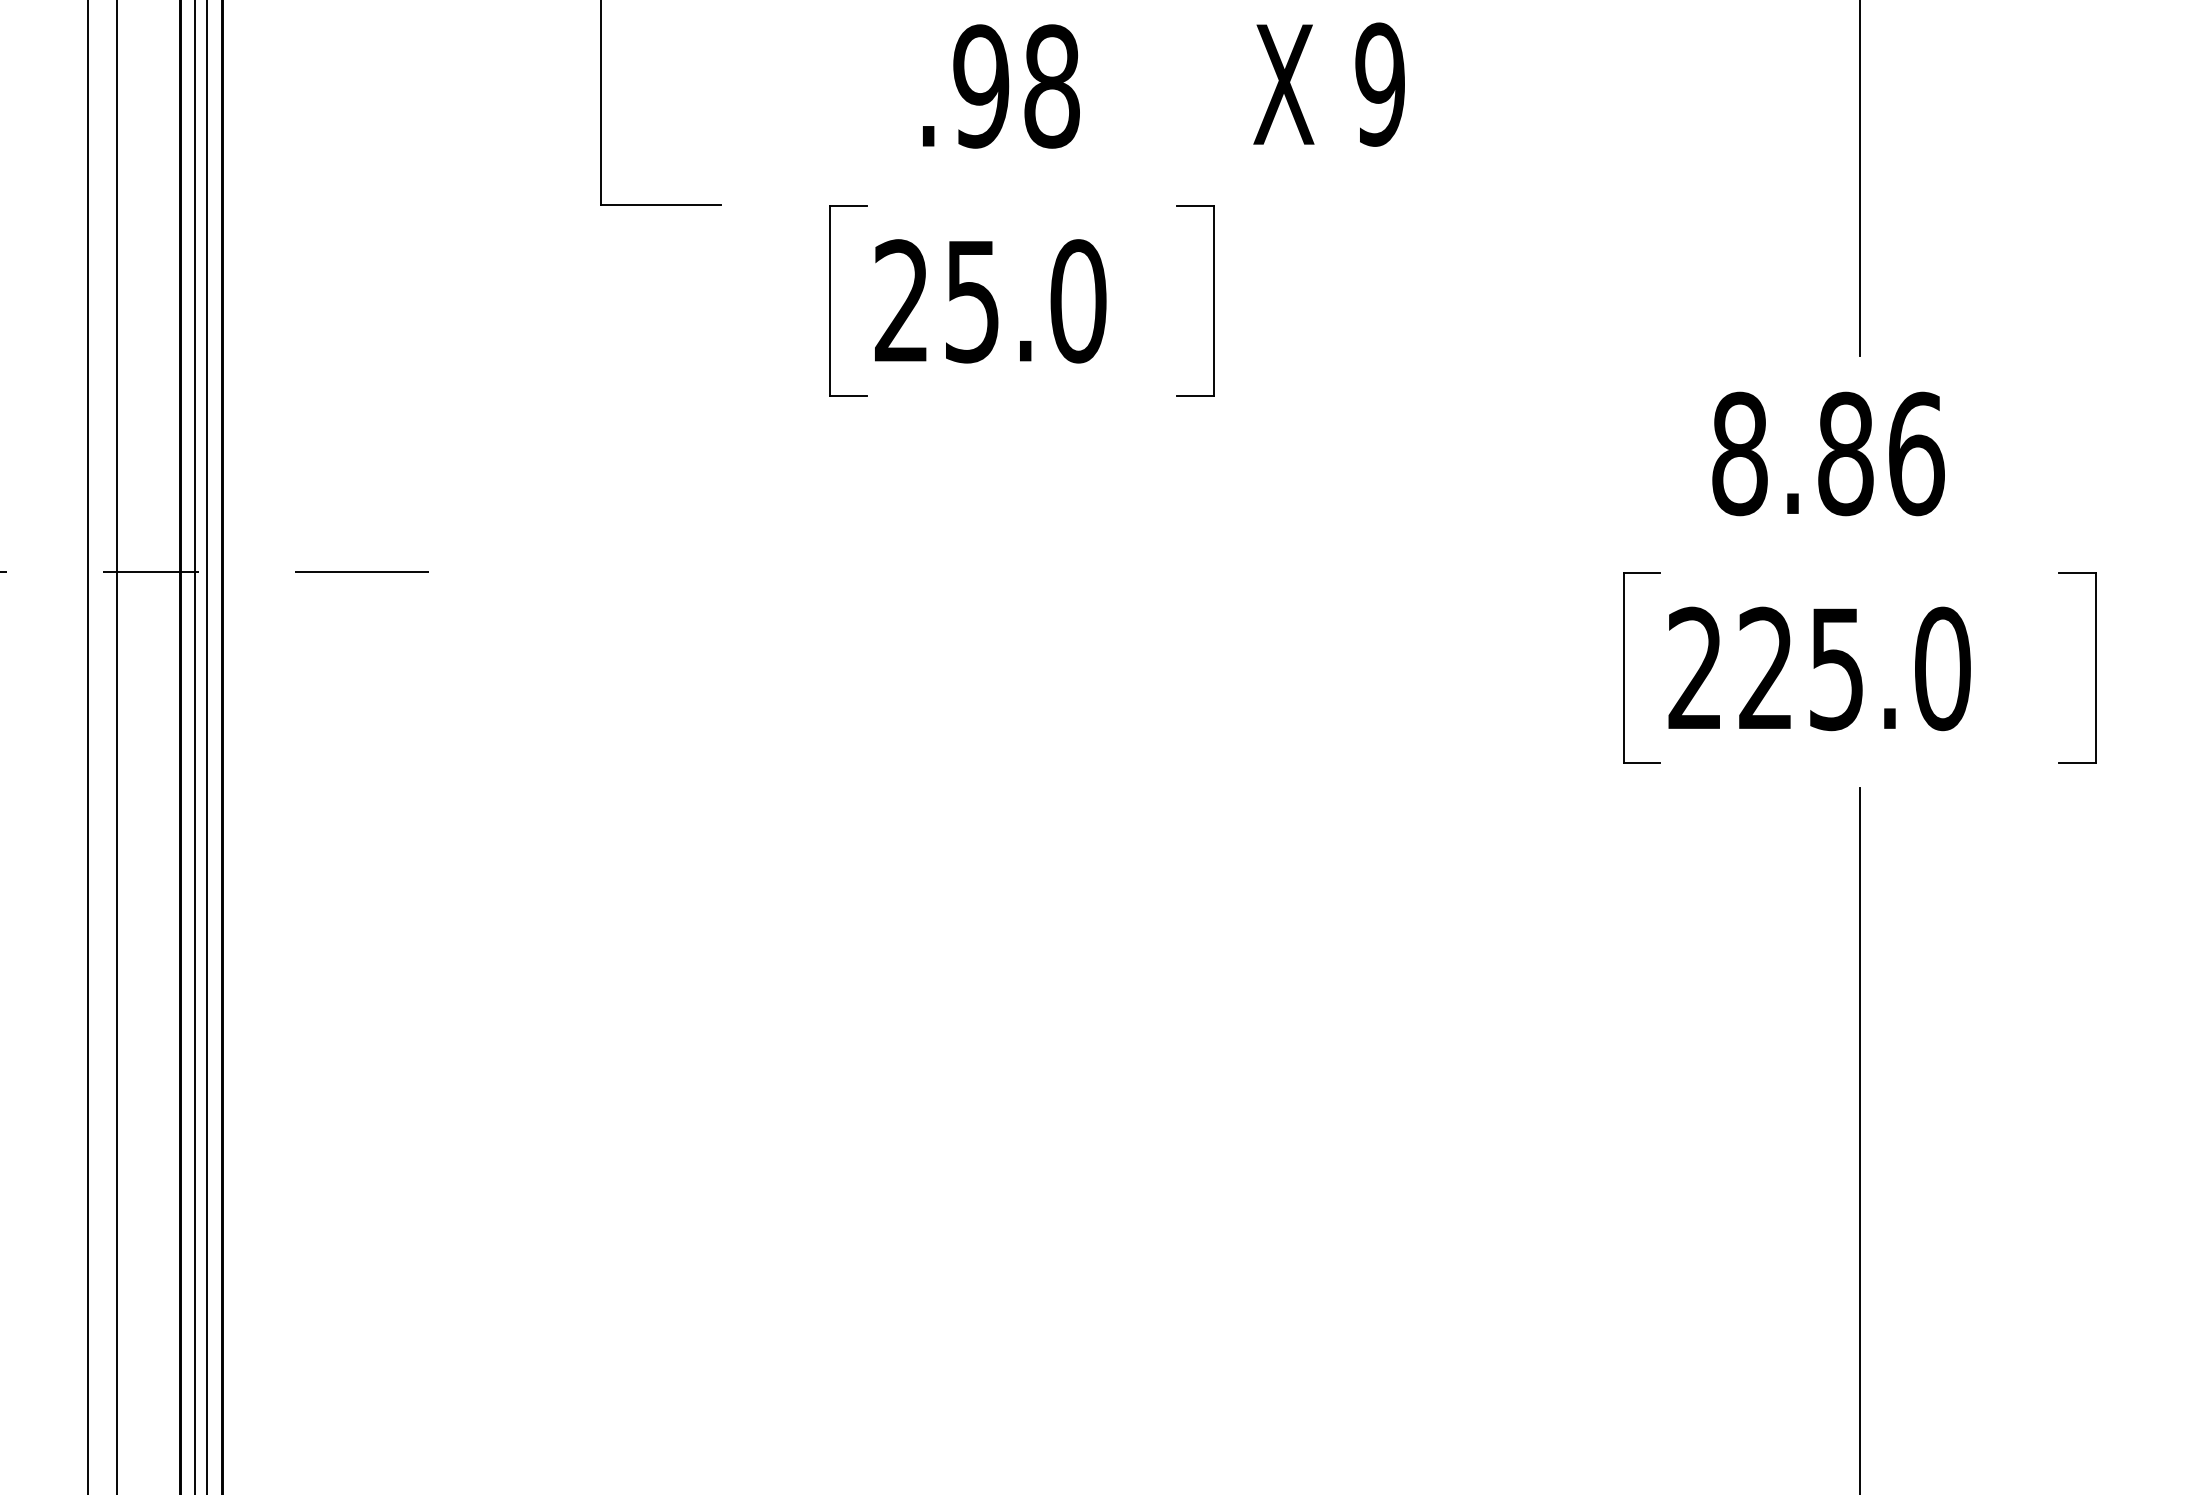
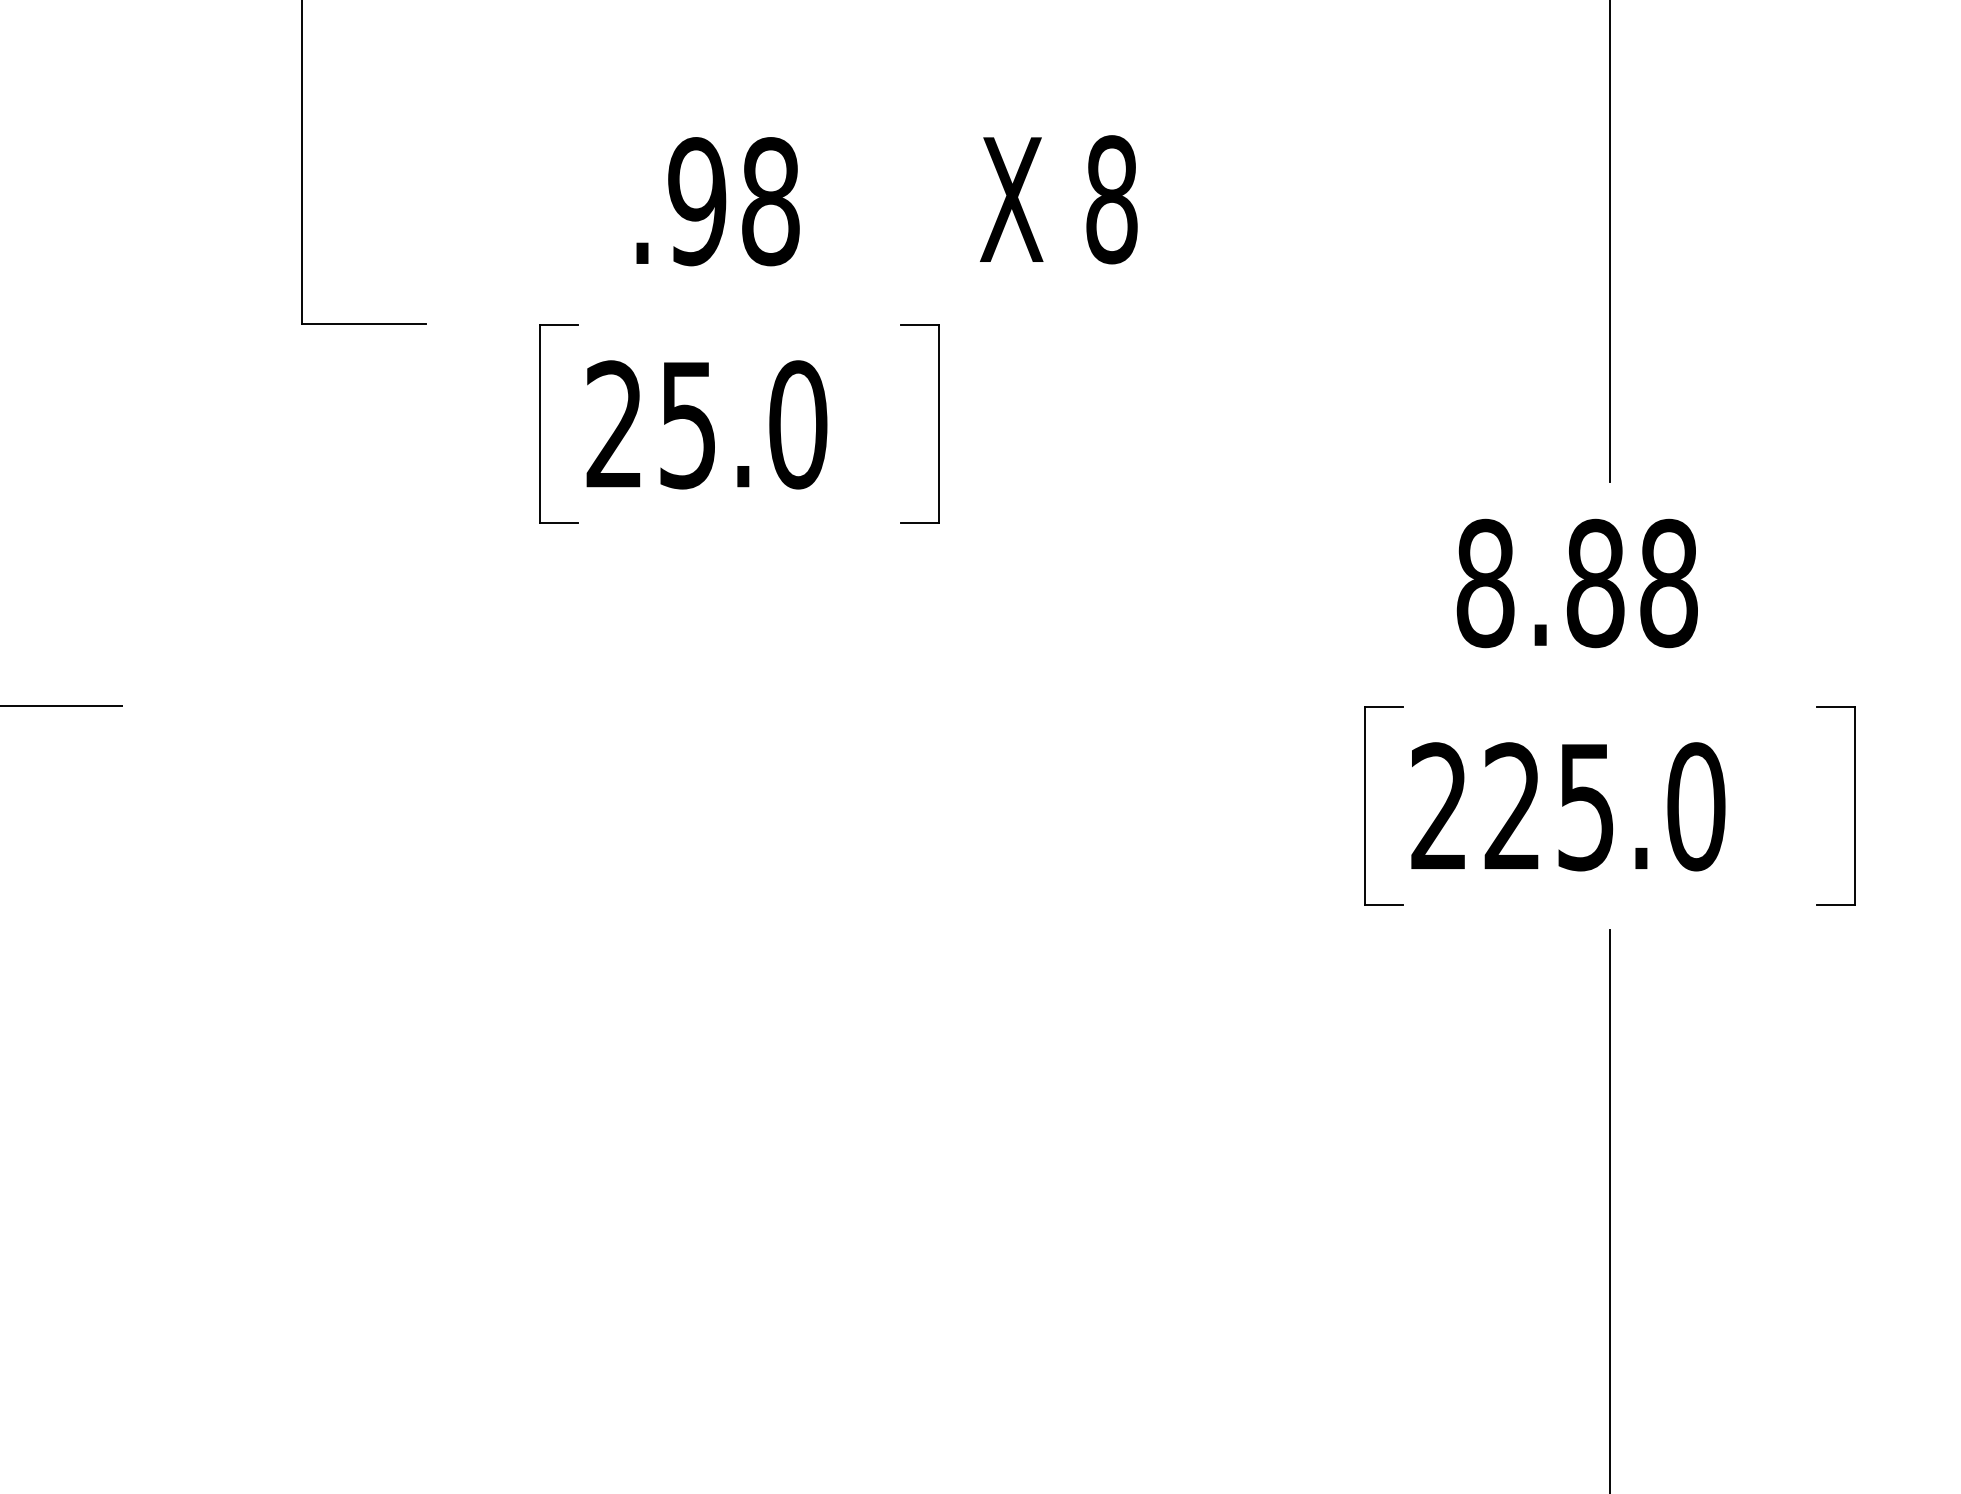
text: (1380, 84) -> (1112, 199), 9 -> 8
text: (1916, 453) -> (1669, 582), 8.86 -> 8.88

